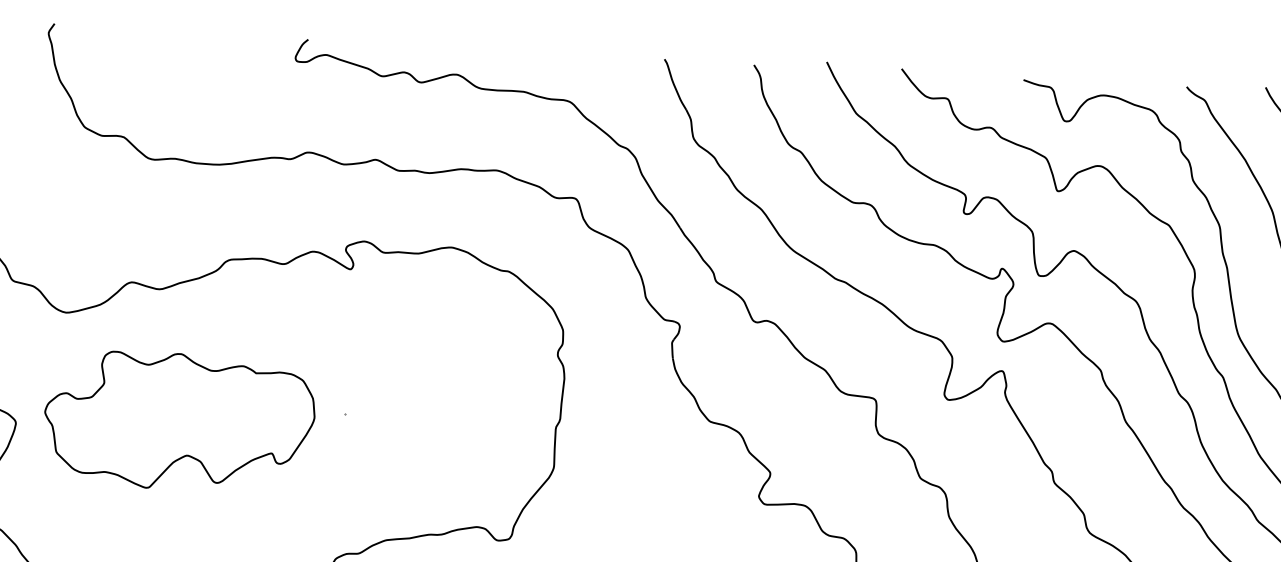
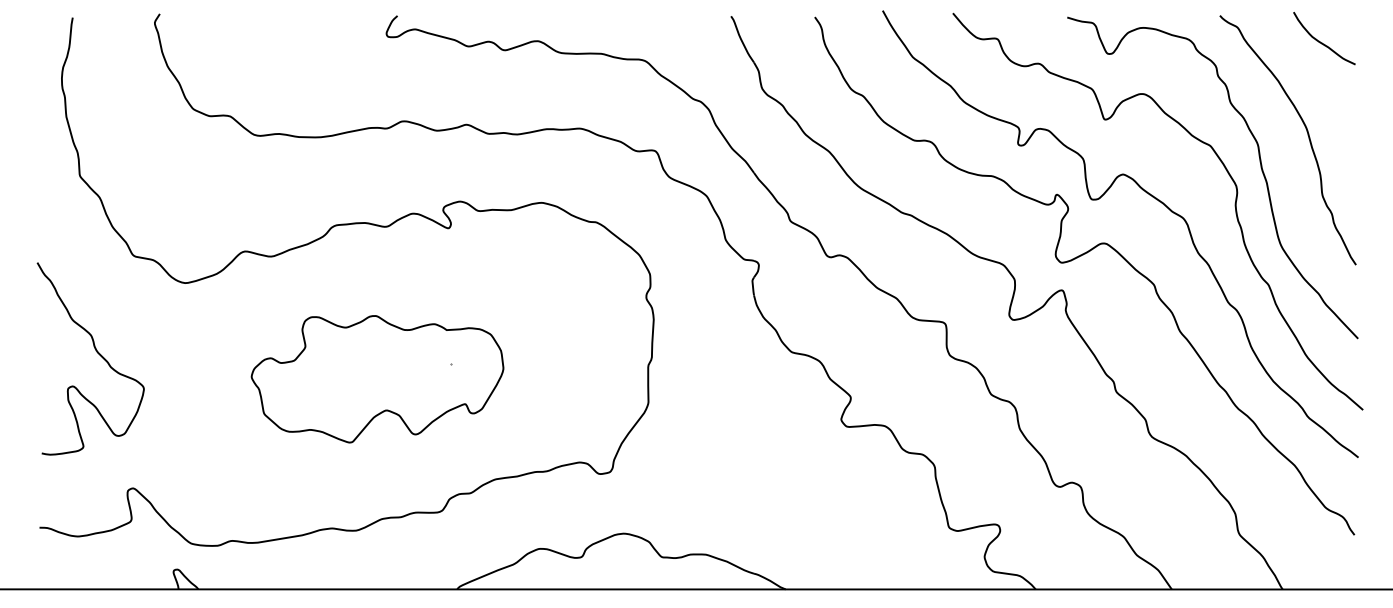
part: (179, 422) -> (377, 379), moved

